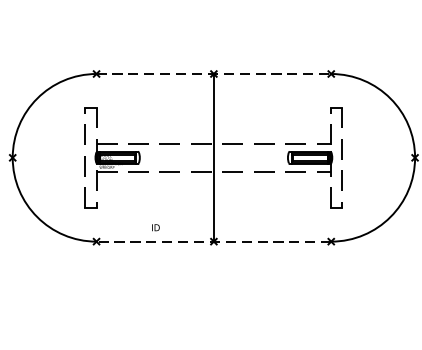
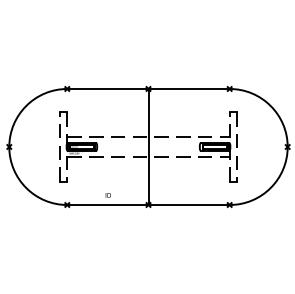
line: (213, 73) -> (148, 88), dashed -> solid
line: (213, 242) -> (148, 205), dashed -> solid

